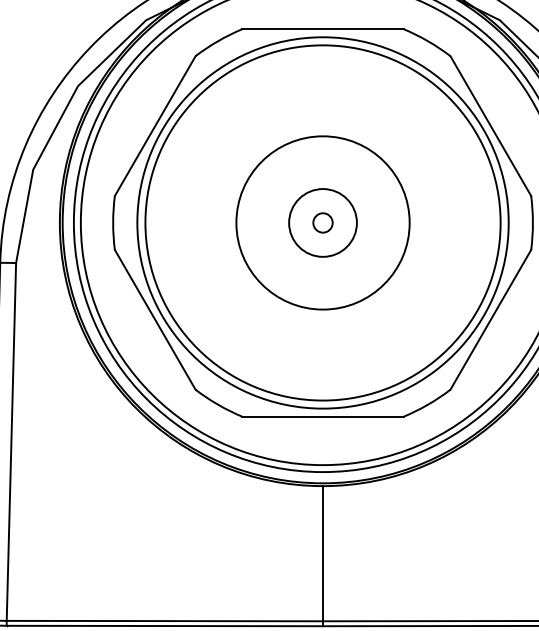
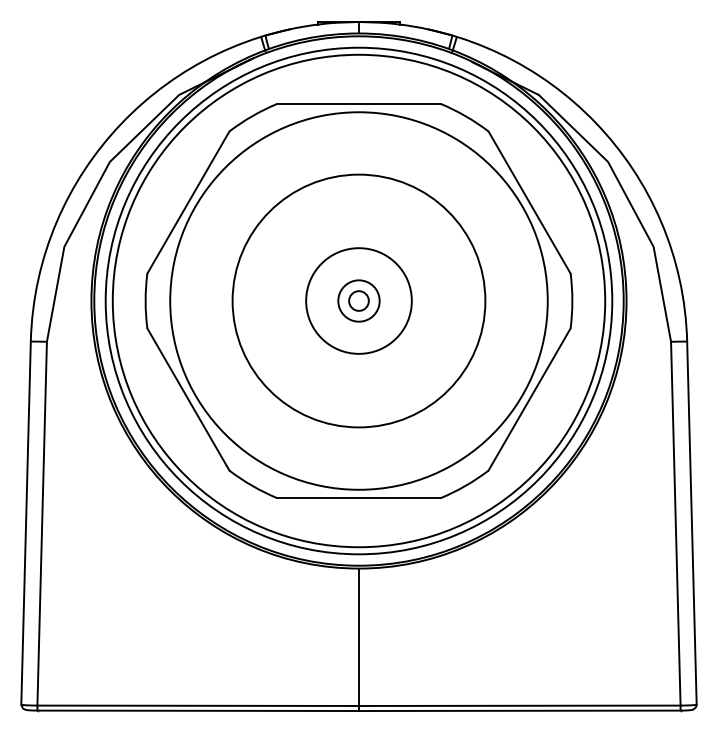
circle: (322, 222) -> (358, 300), size x0.6
circle: (322, 222) -> (358, 300), size x0.6
circle: (322, 222) -> (358, 300), size x0.7

